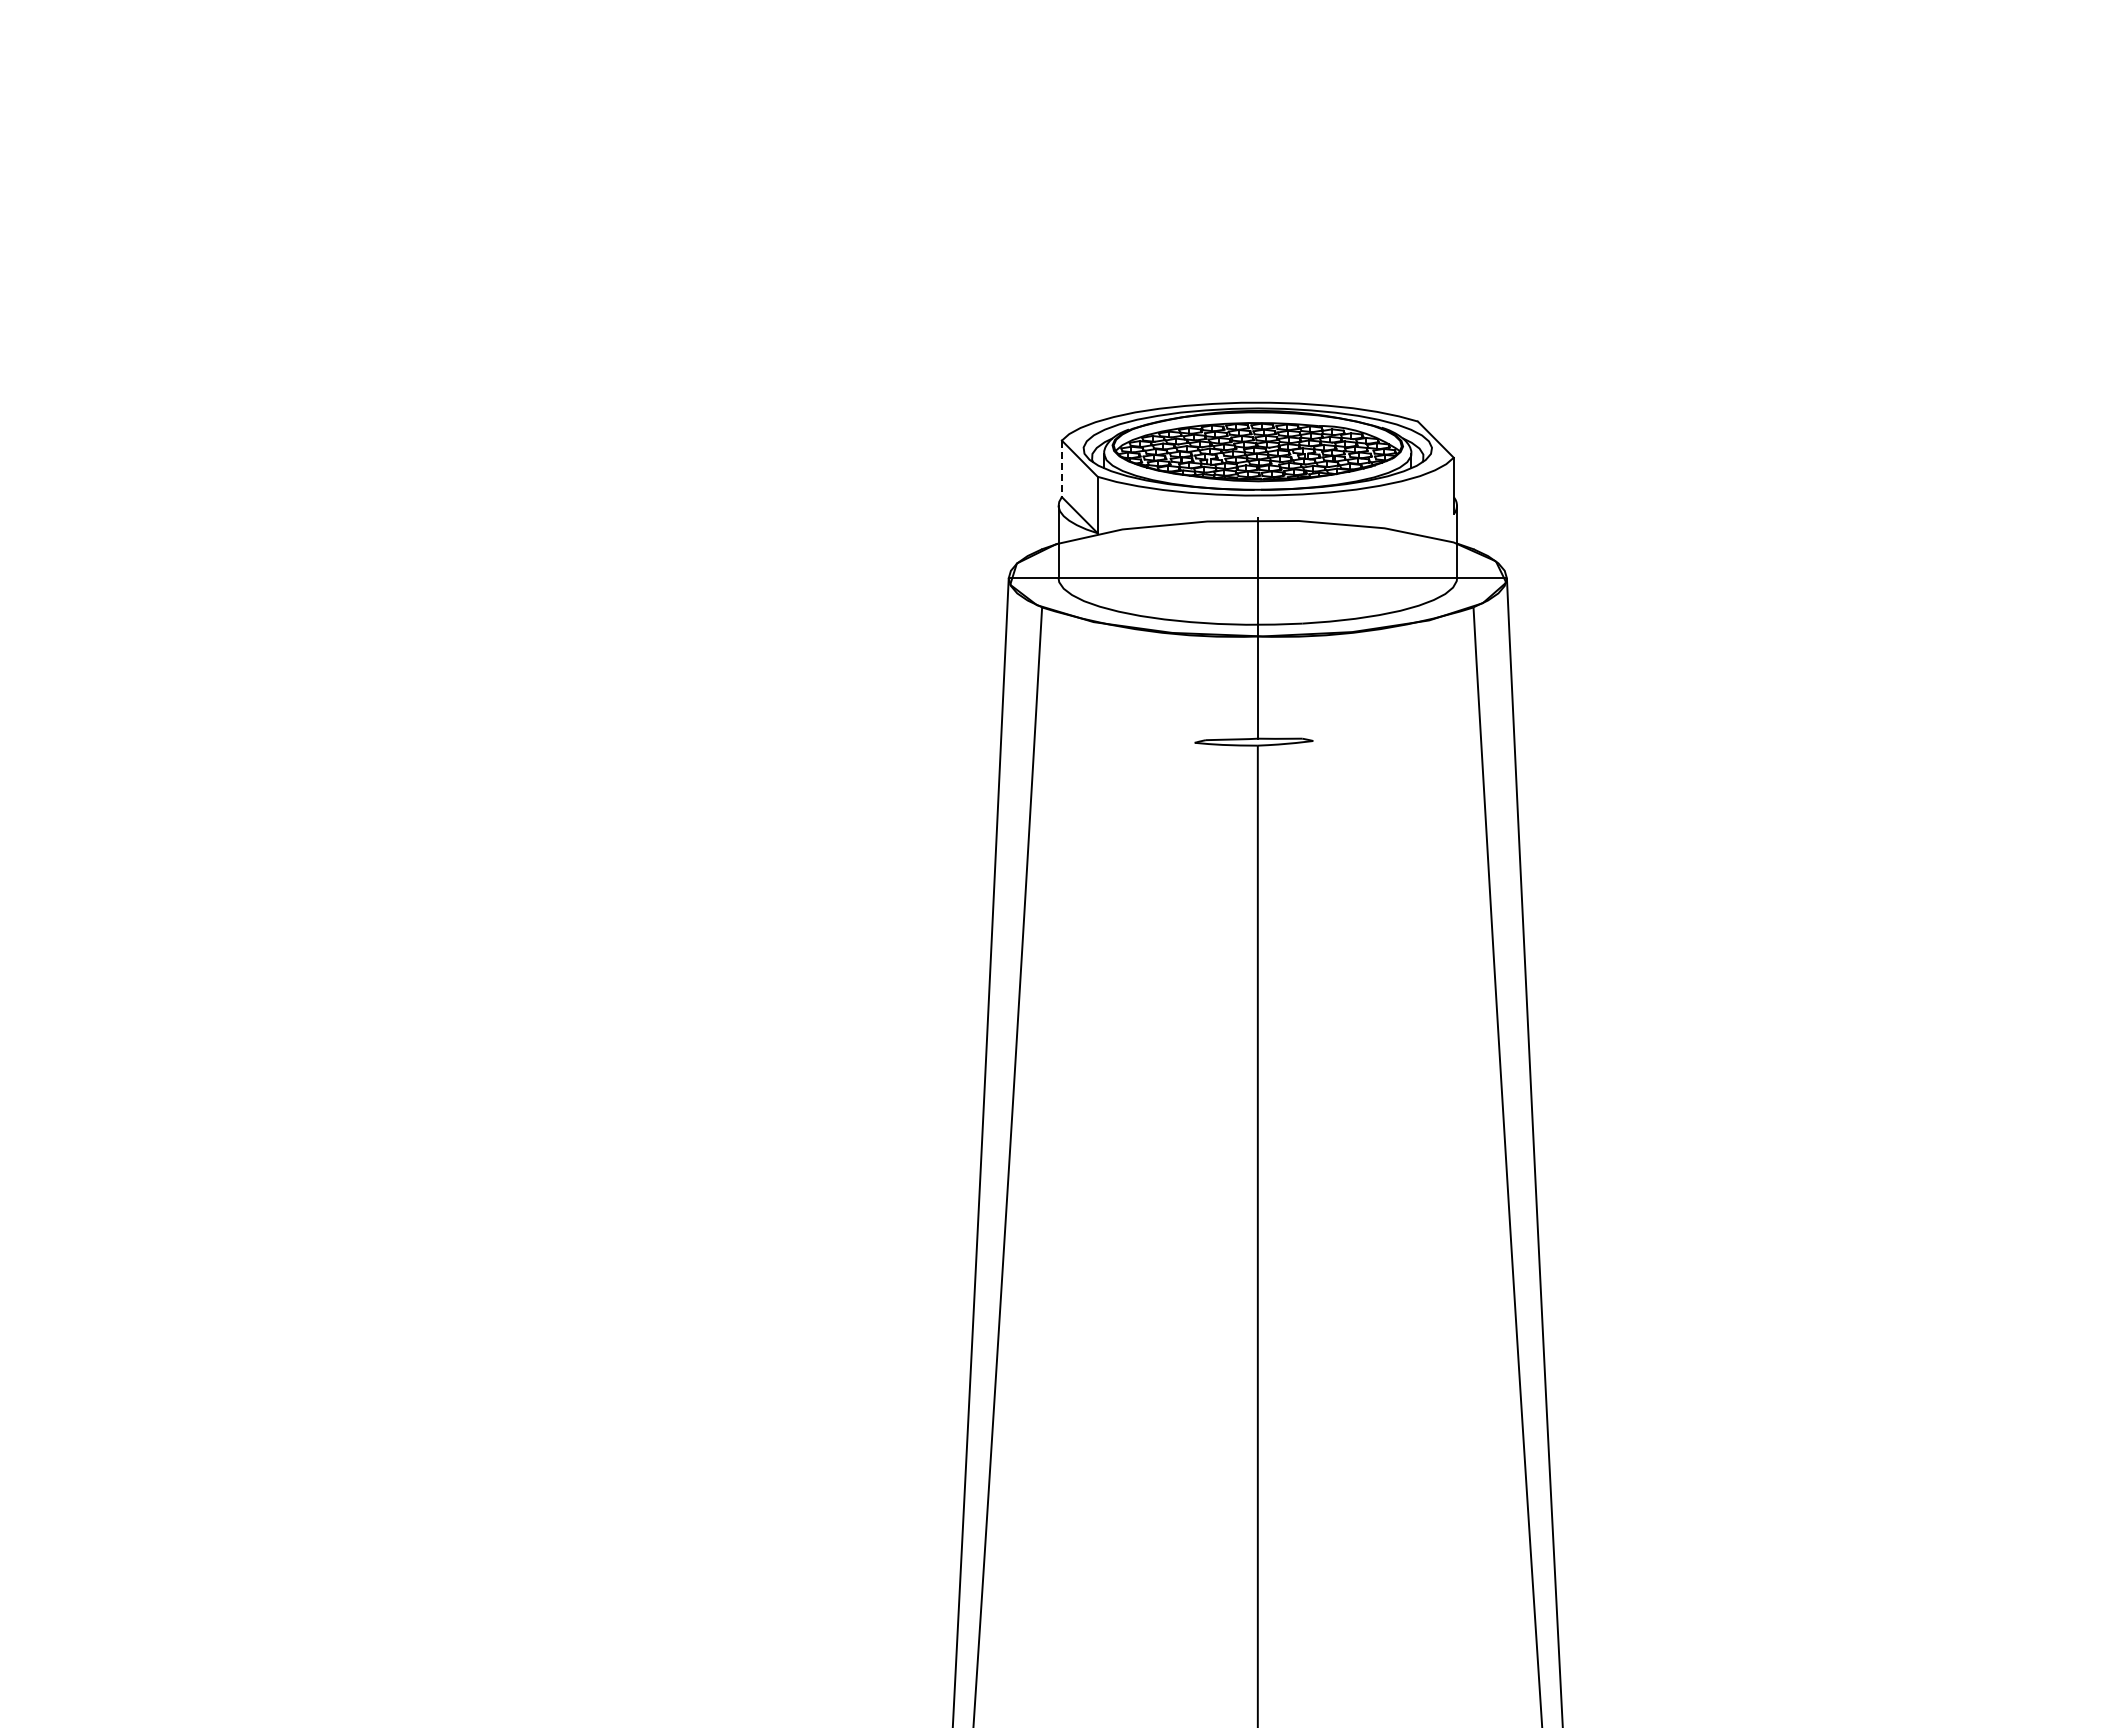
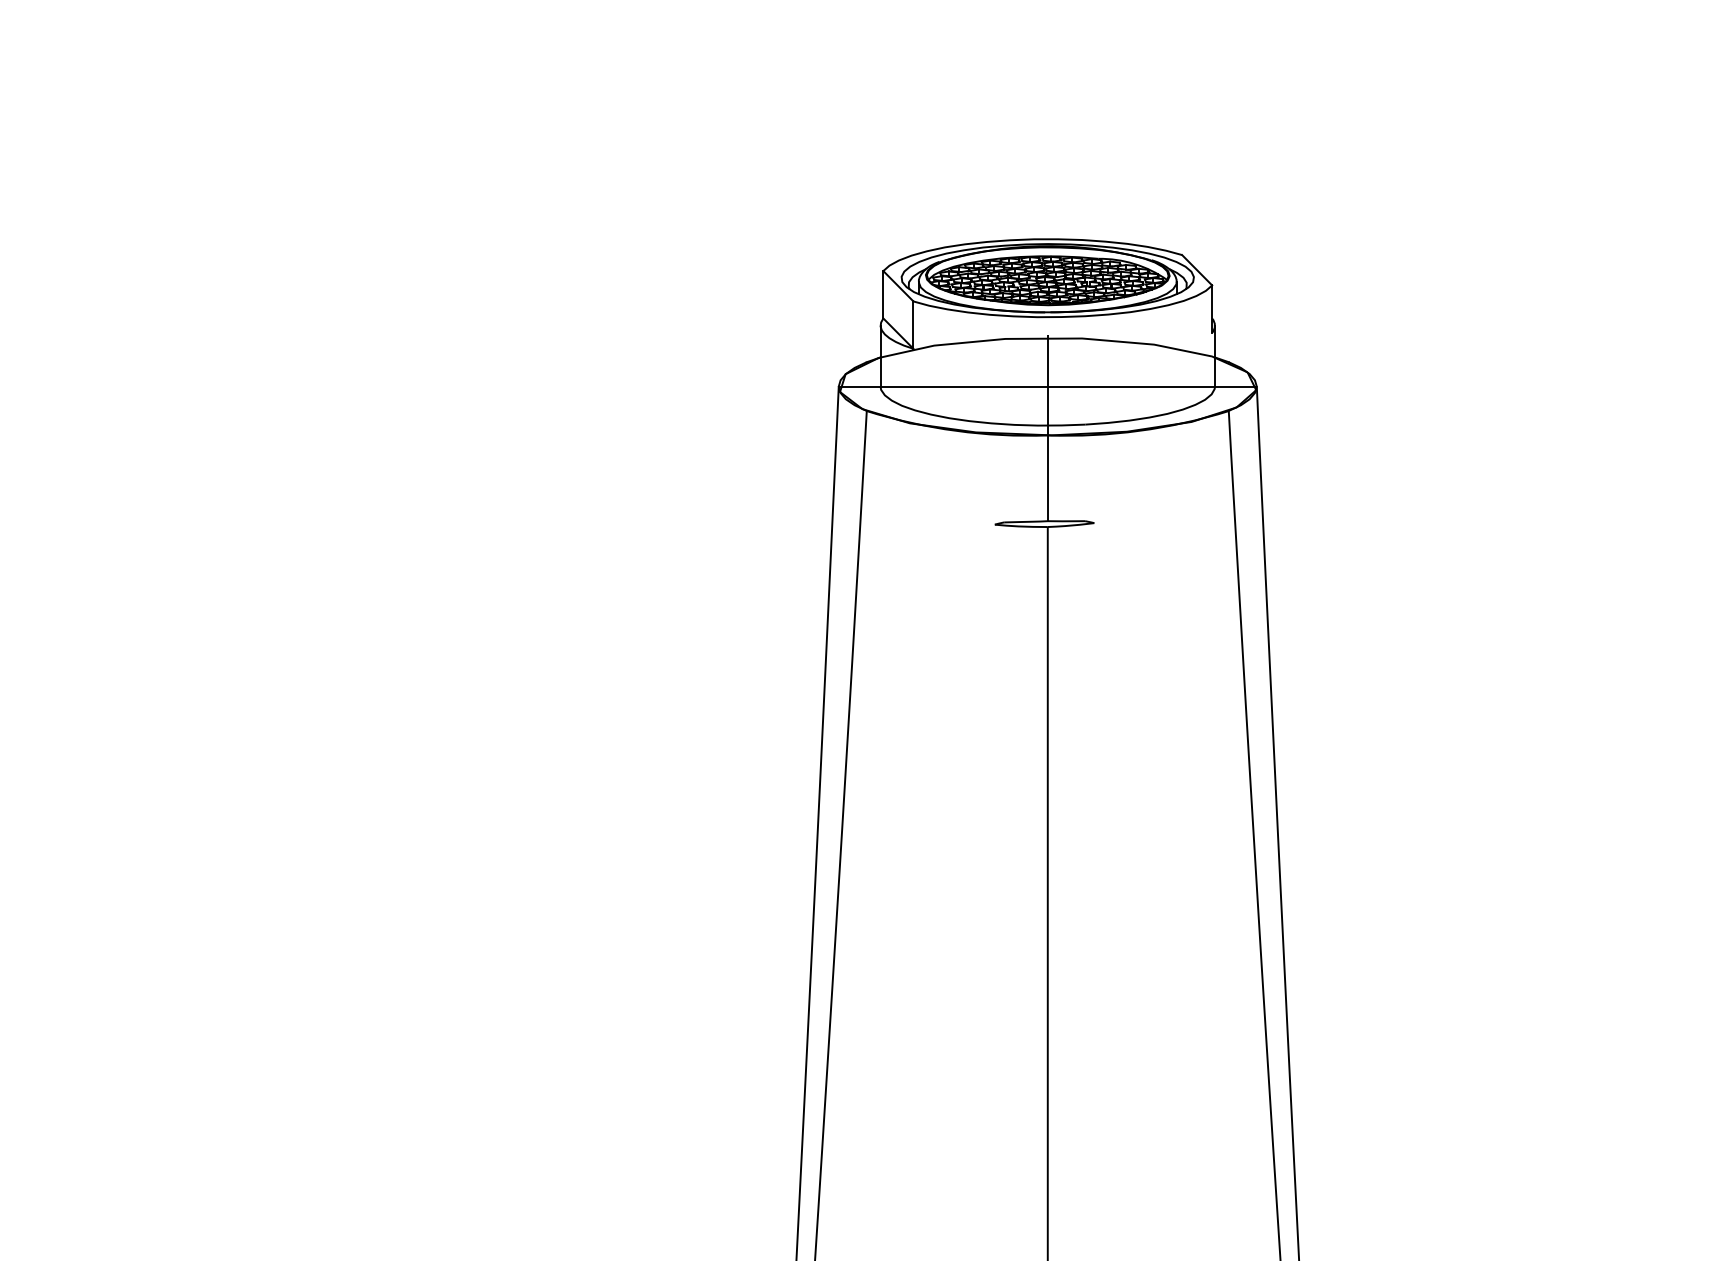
line: (1061, 469) -> (883, 295), dashed -> solid

